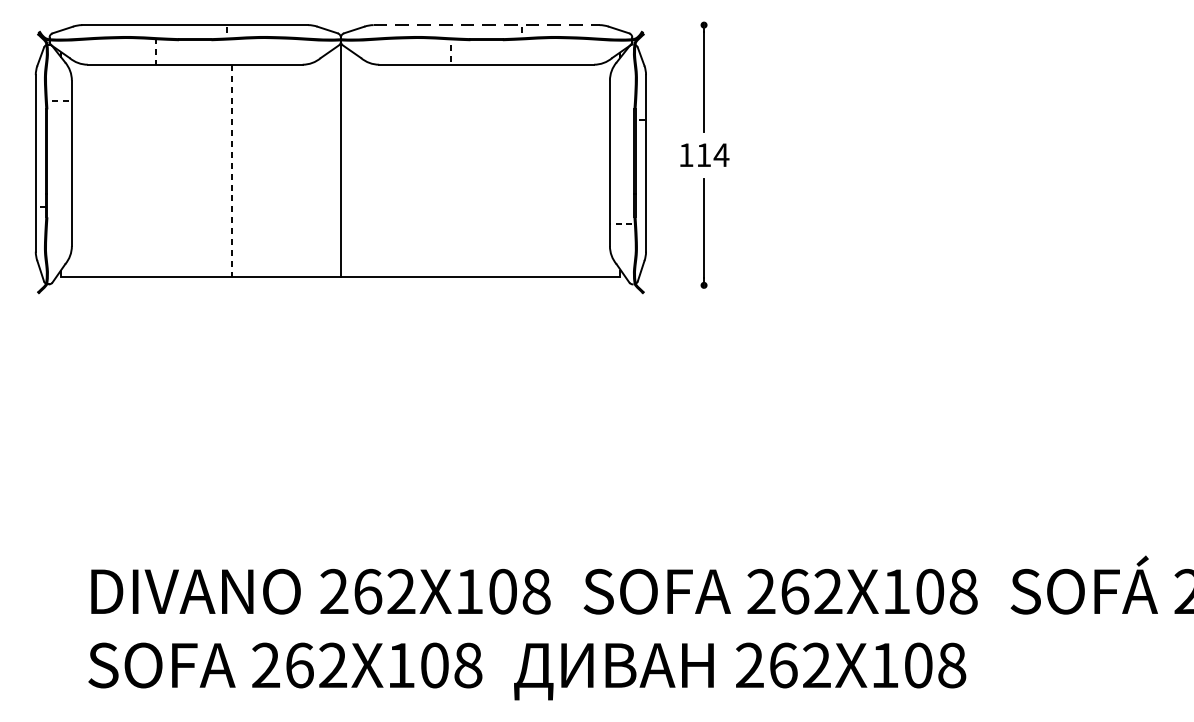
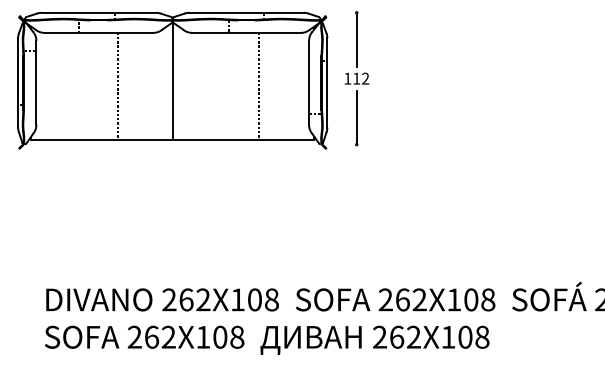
line: (488, 24) -> (247, 12), dashed -> solid
text: (721, 154) -> (365, 78), 114 -> 112
line: (512, 170) -> (259, 86), added

